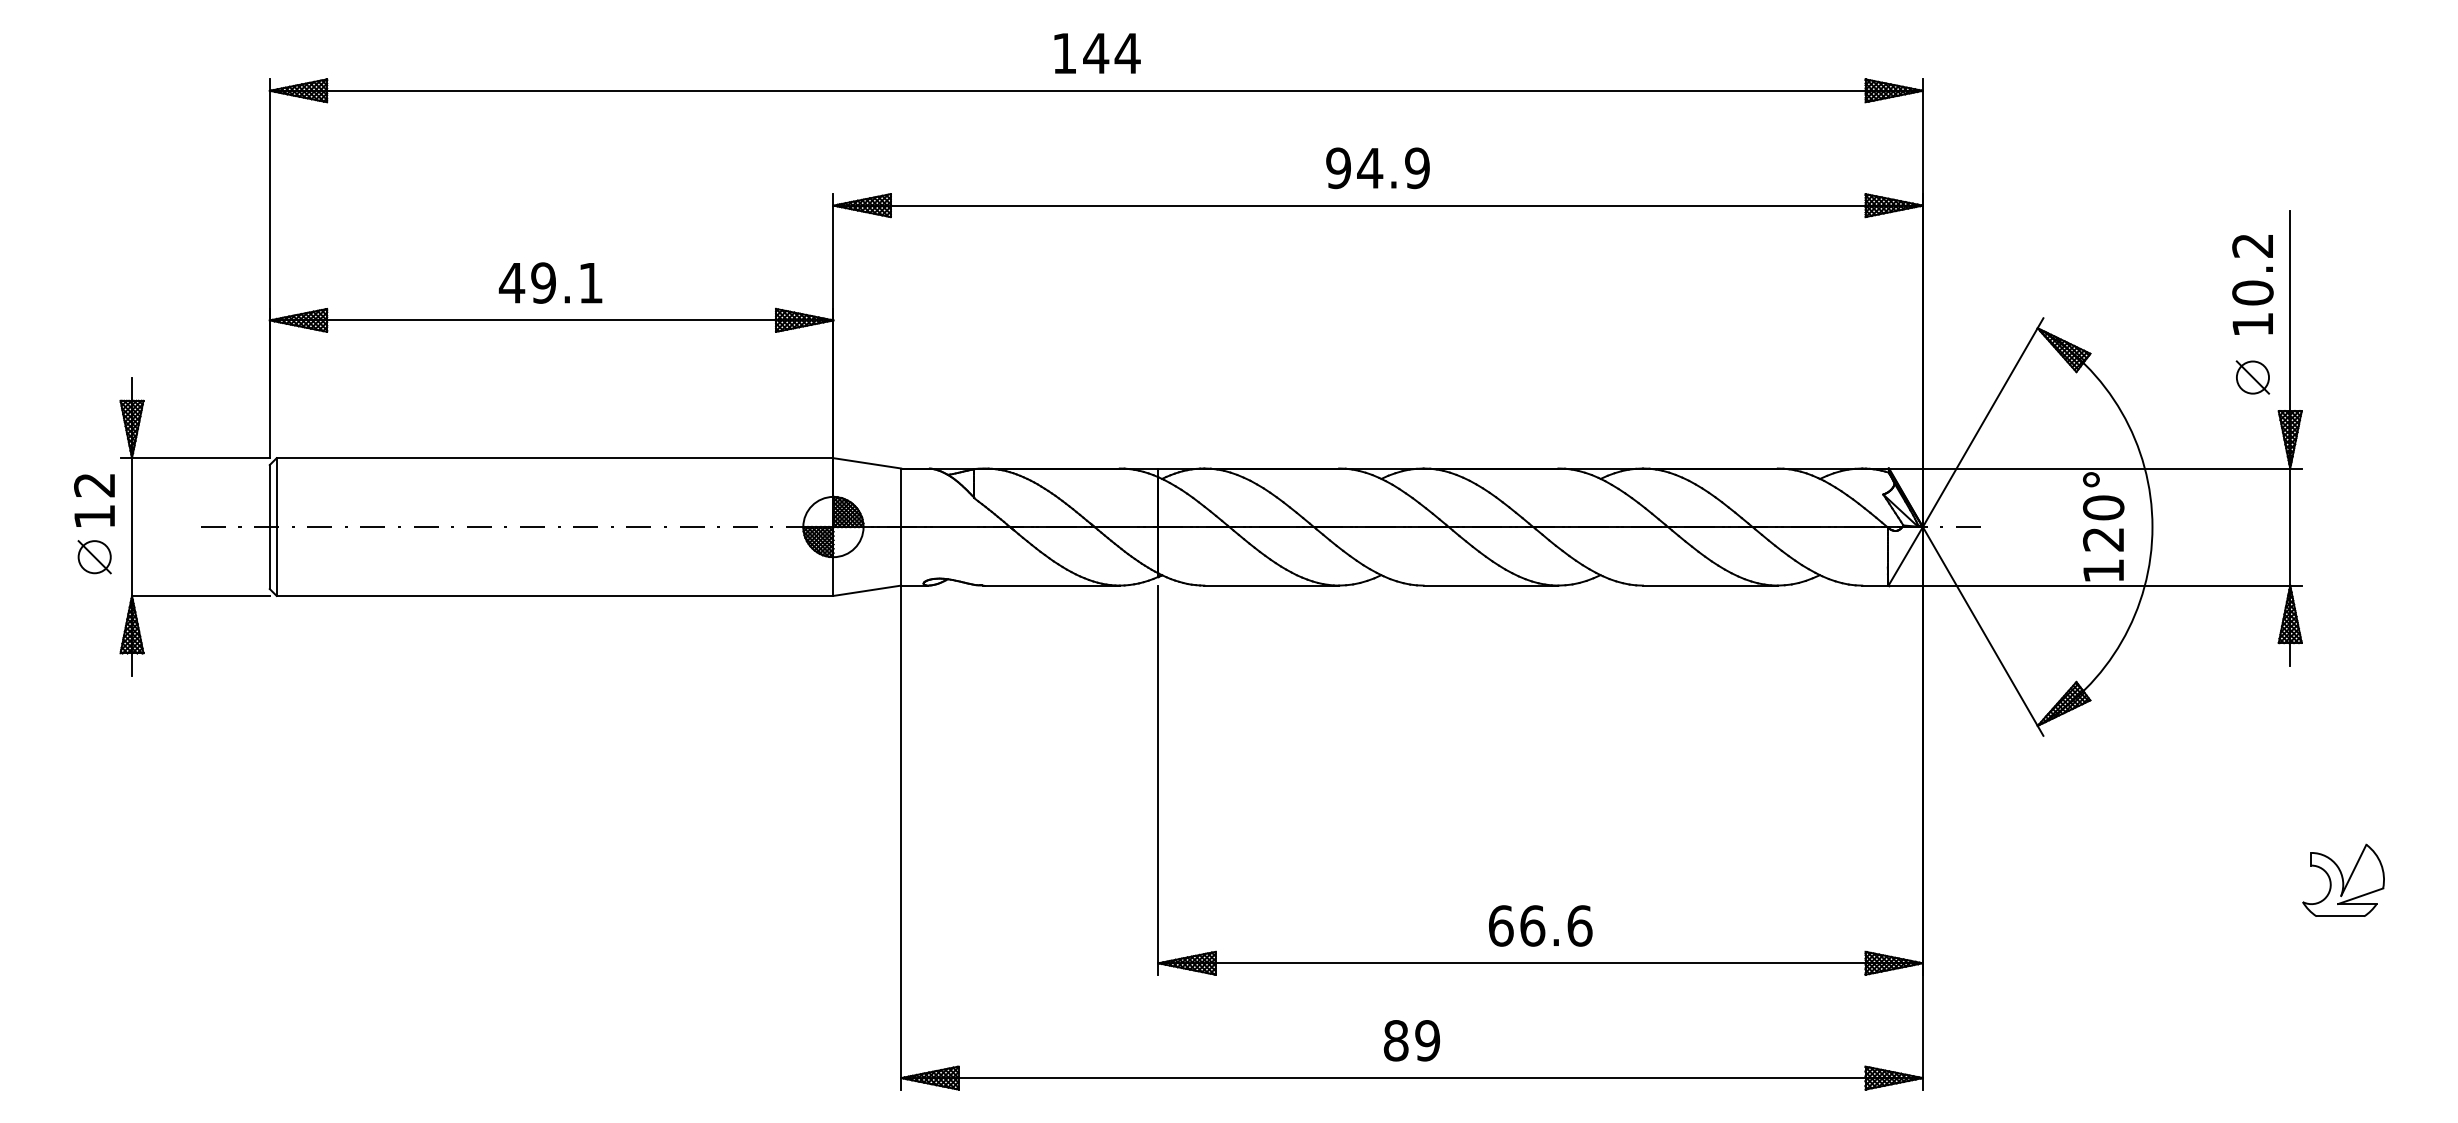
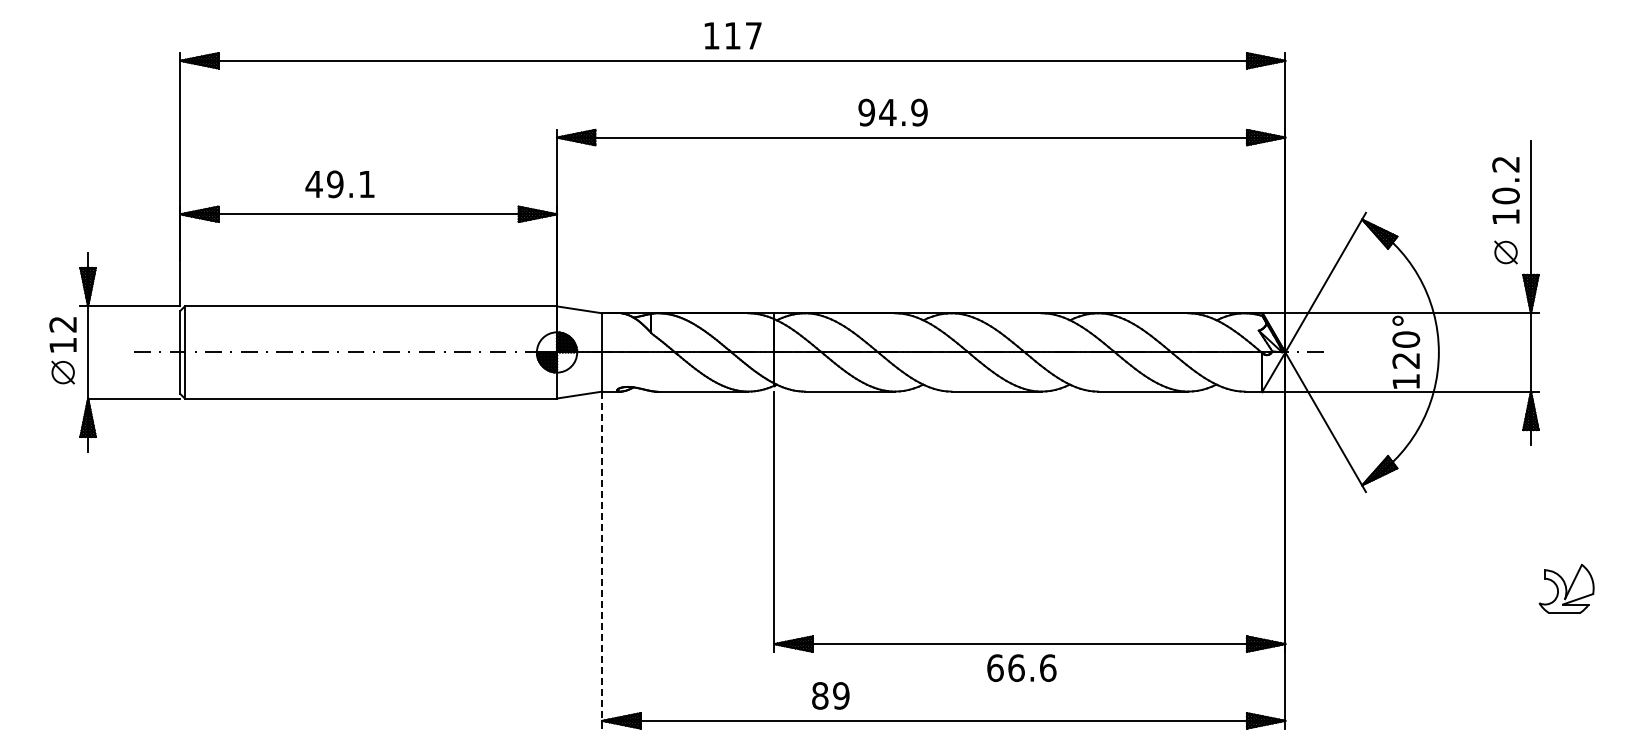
text: (1110, 52) -> (742, 35), 144 -> 117
text: (1377, 168) -> (892, 112), moved
text: (549, 283) -> (339, 184), moved
line: (901, 838) -> (602, 560), solid -> dashed
text: (1540, 924) -> (1021, 667), moved
text: (1411, 1040) -> (830, 695), moved

